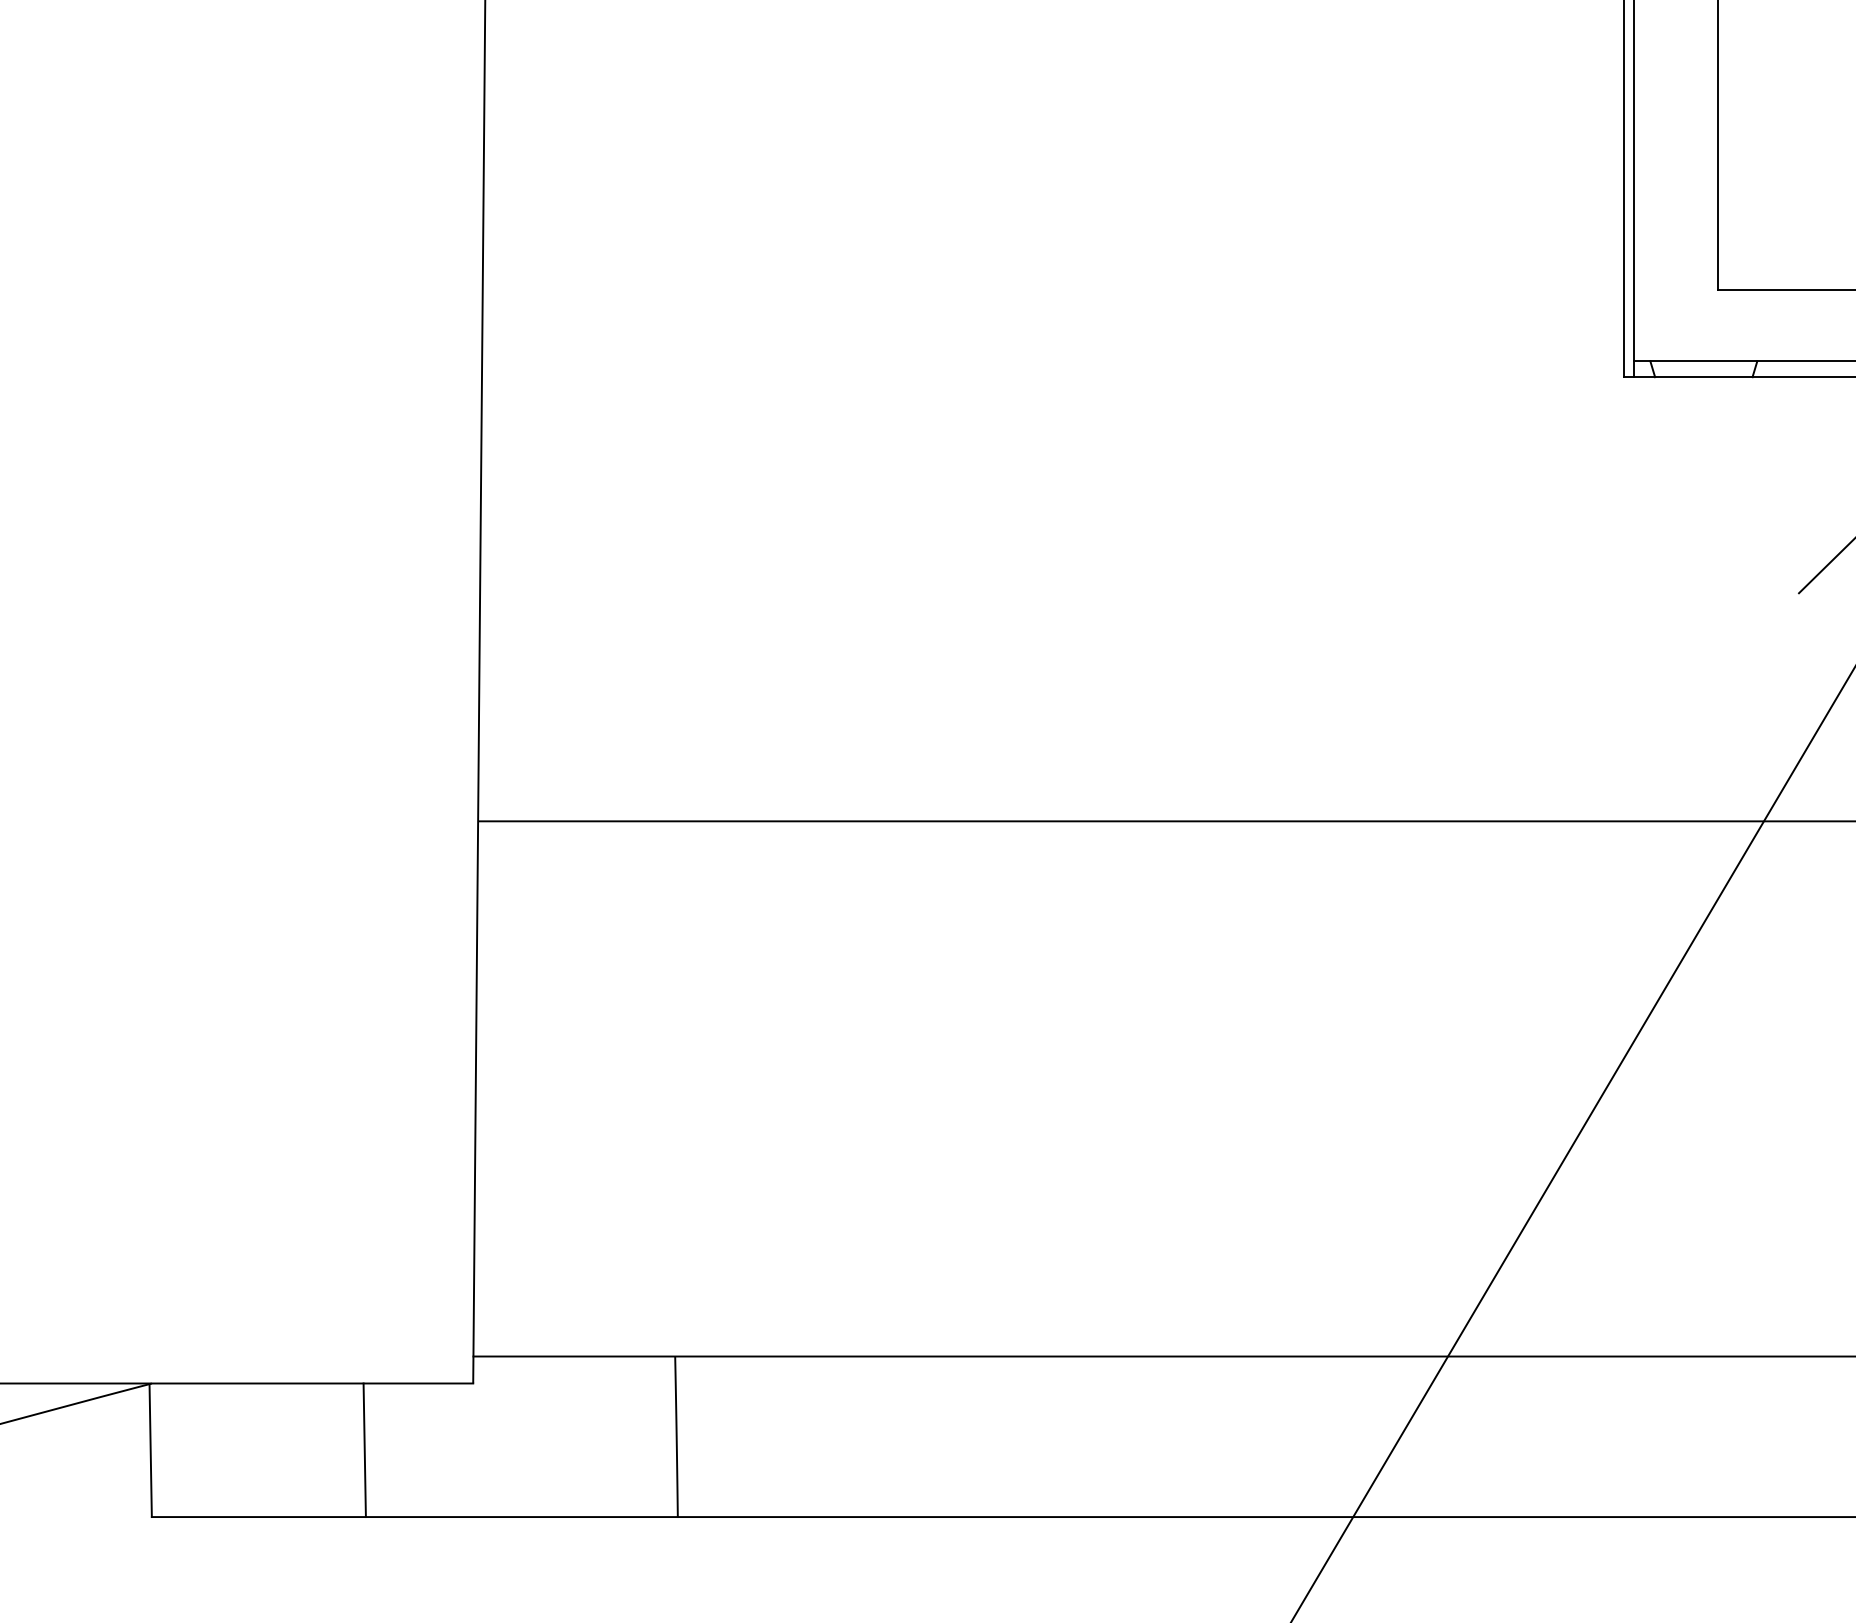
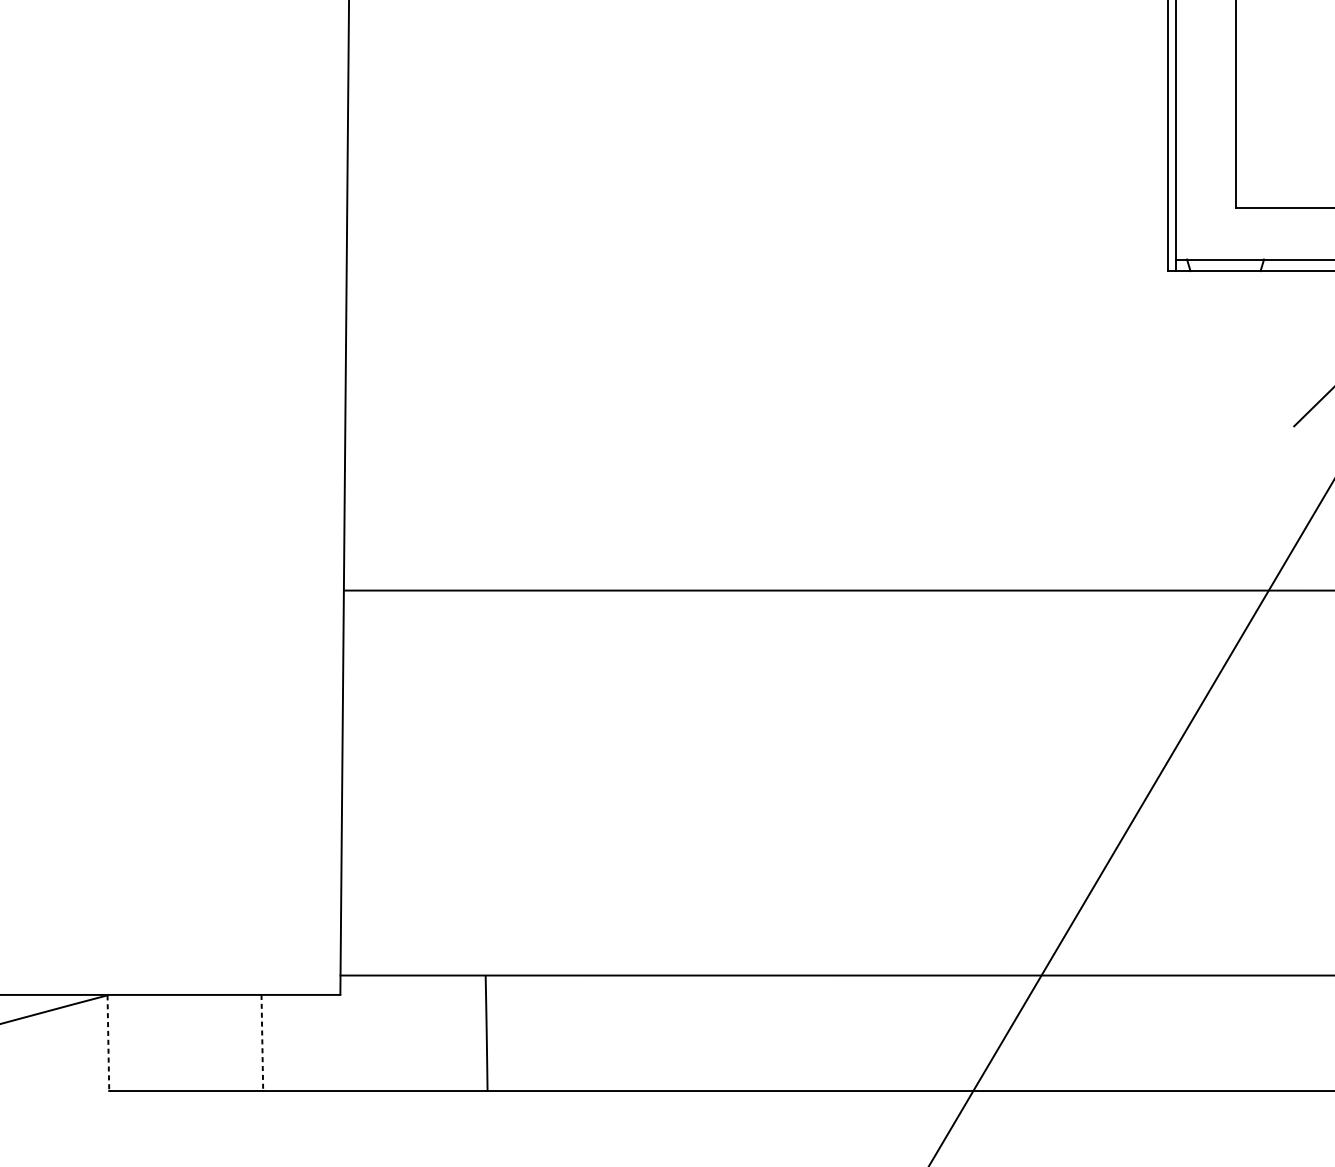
line: (364, 1450) -> (262, 1043), solid -> dashed
line: (150, 1451) -> (108, 1043), solid -> dashed

